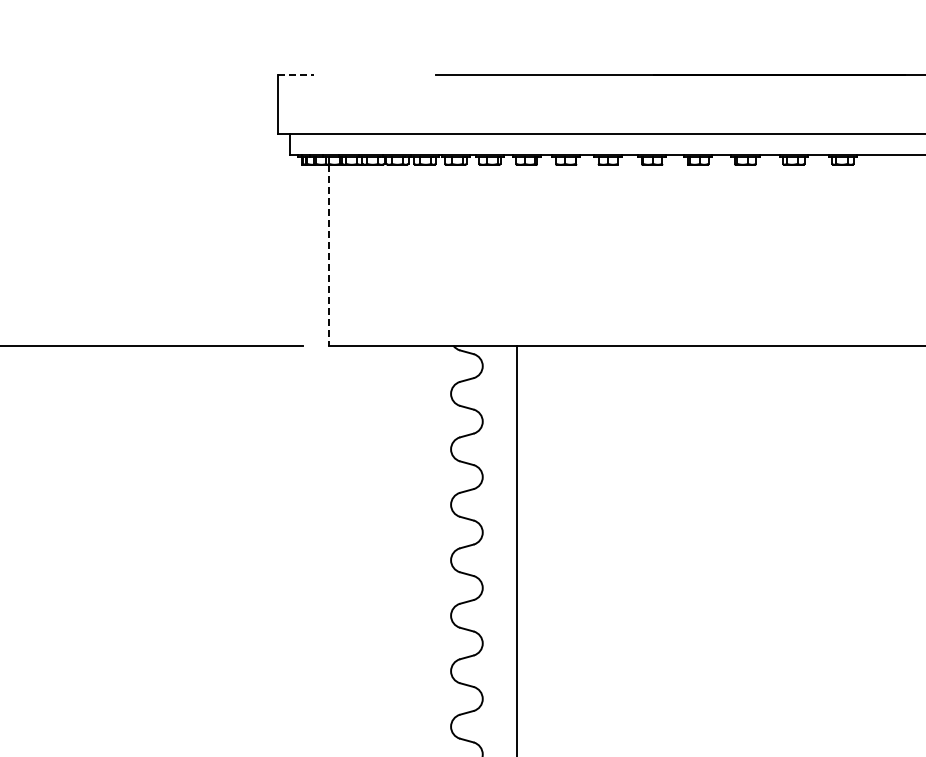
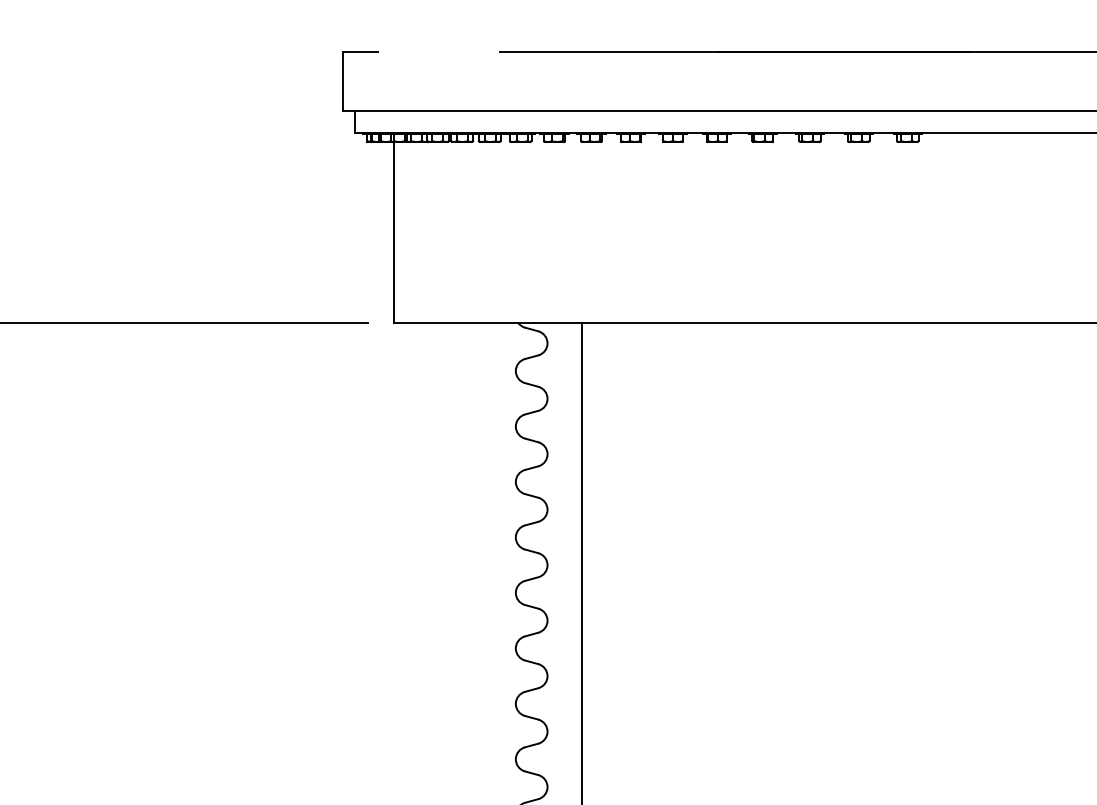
line: (295, 75) -> (360, 52), dashed -> solid
line: (328, 255) -> (393, 232), dashed -> solid

